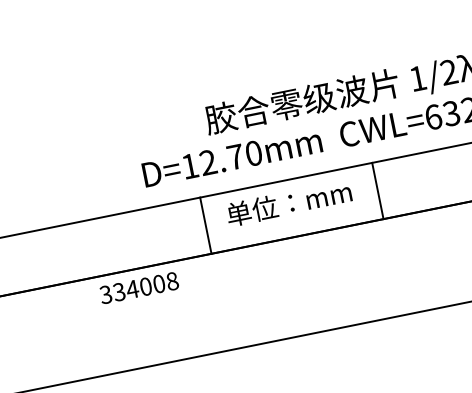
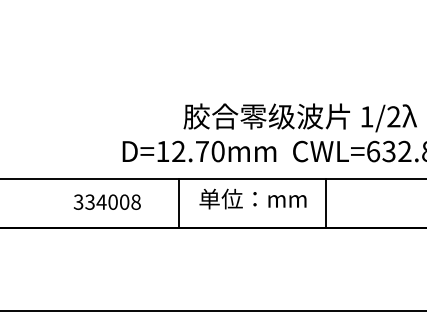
line: (377, 191) -> (325, 203), moved
text: (288, 202) -> (252, 198), moved
line: (206, 225) -> (179, 203), moved
text: (139, 287) -> (107, 201), moved

